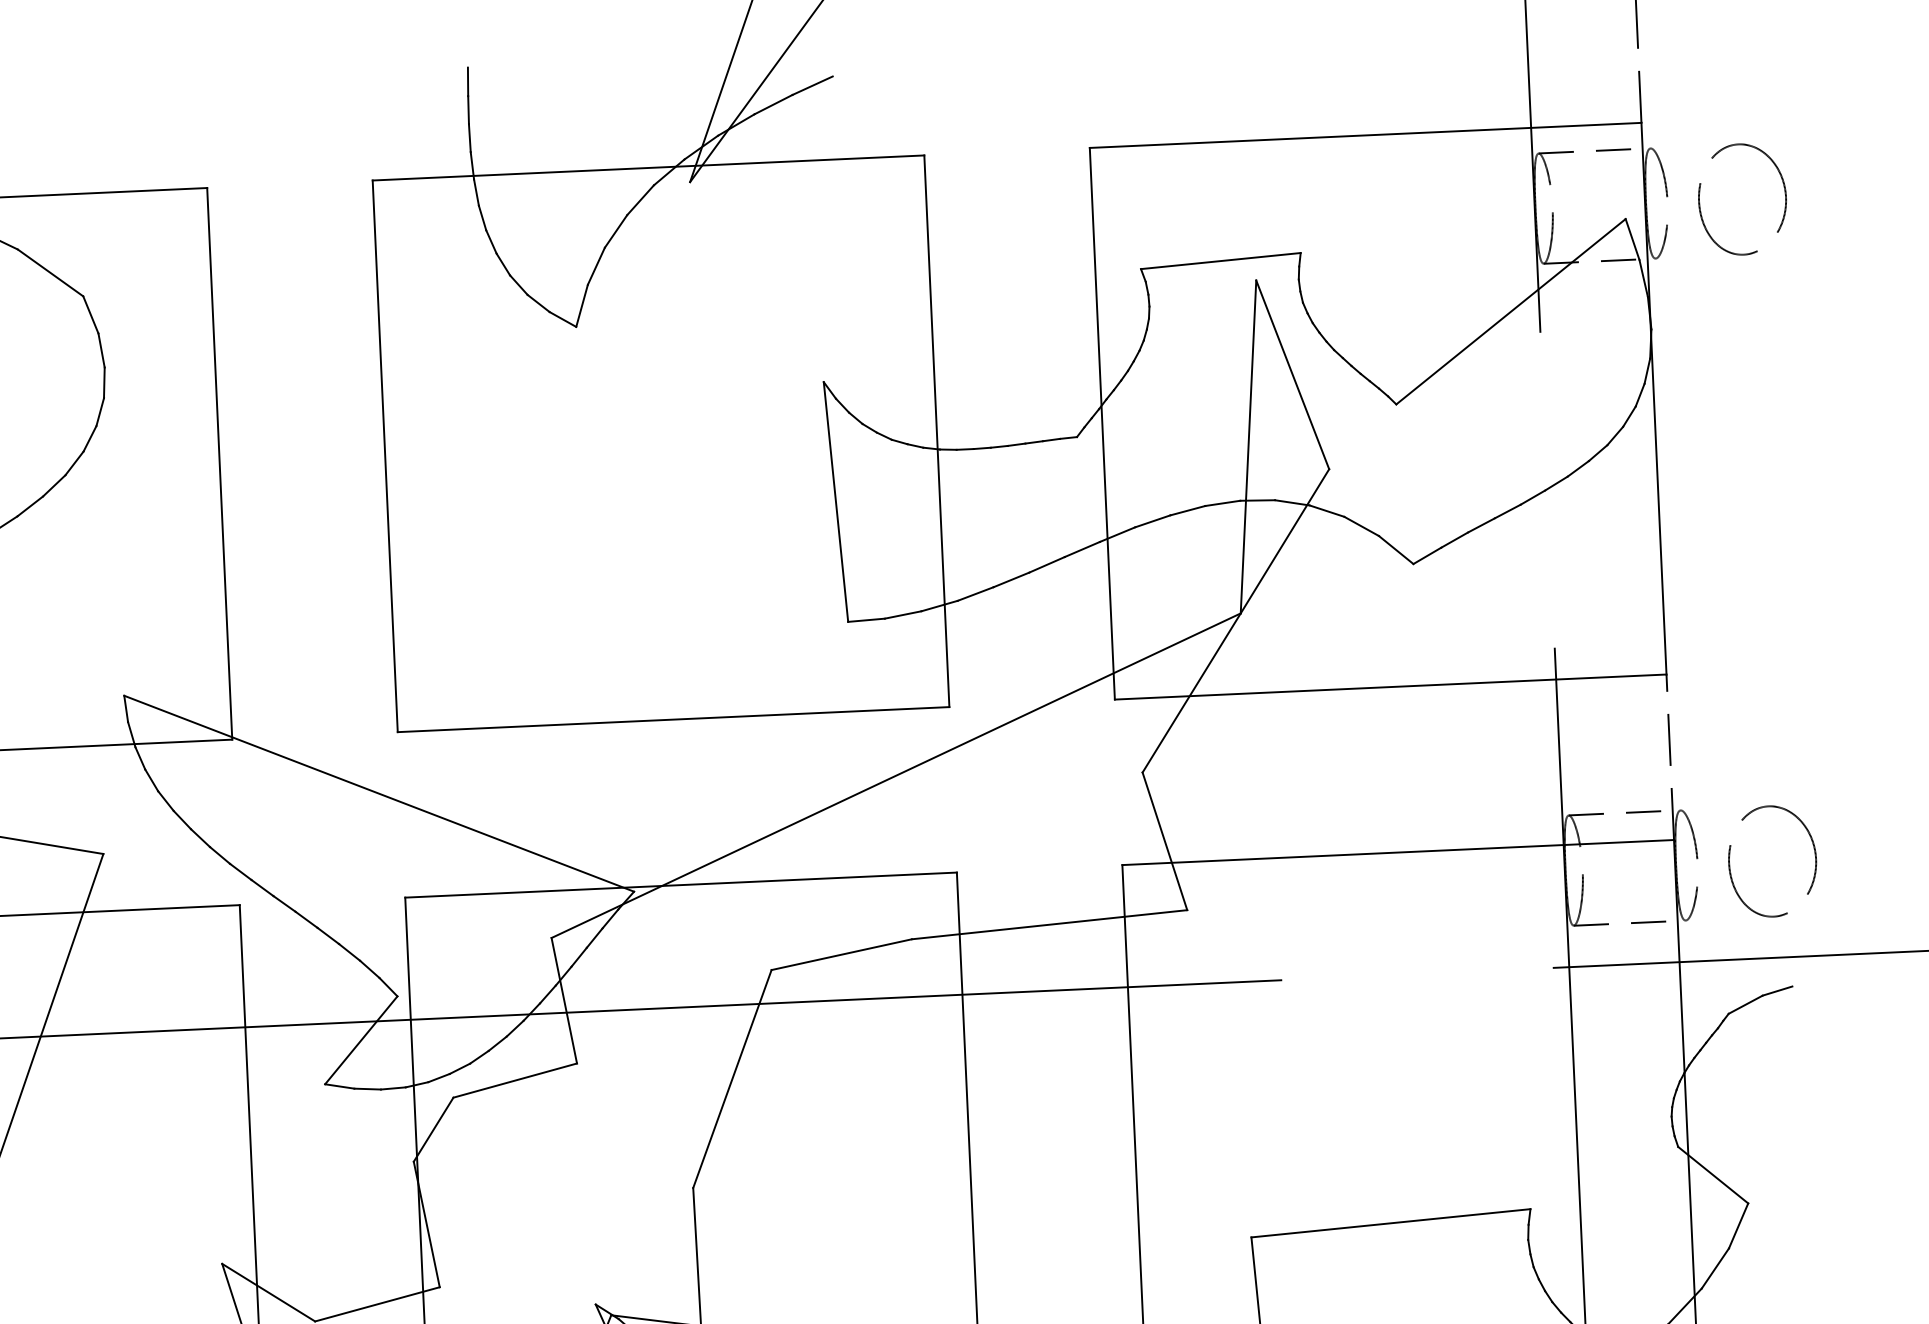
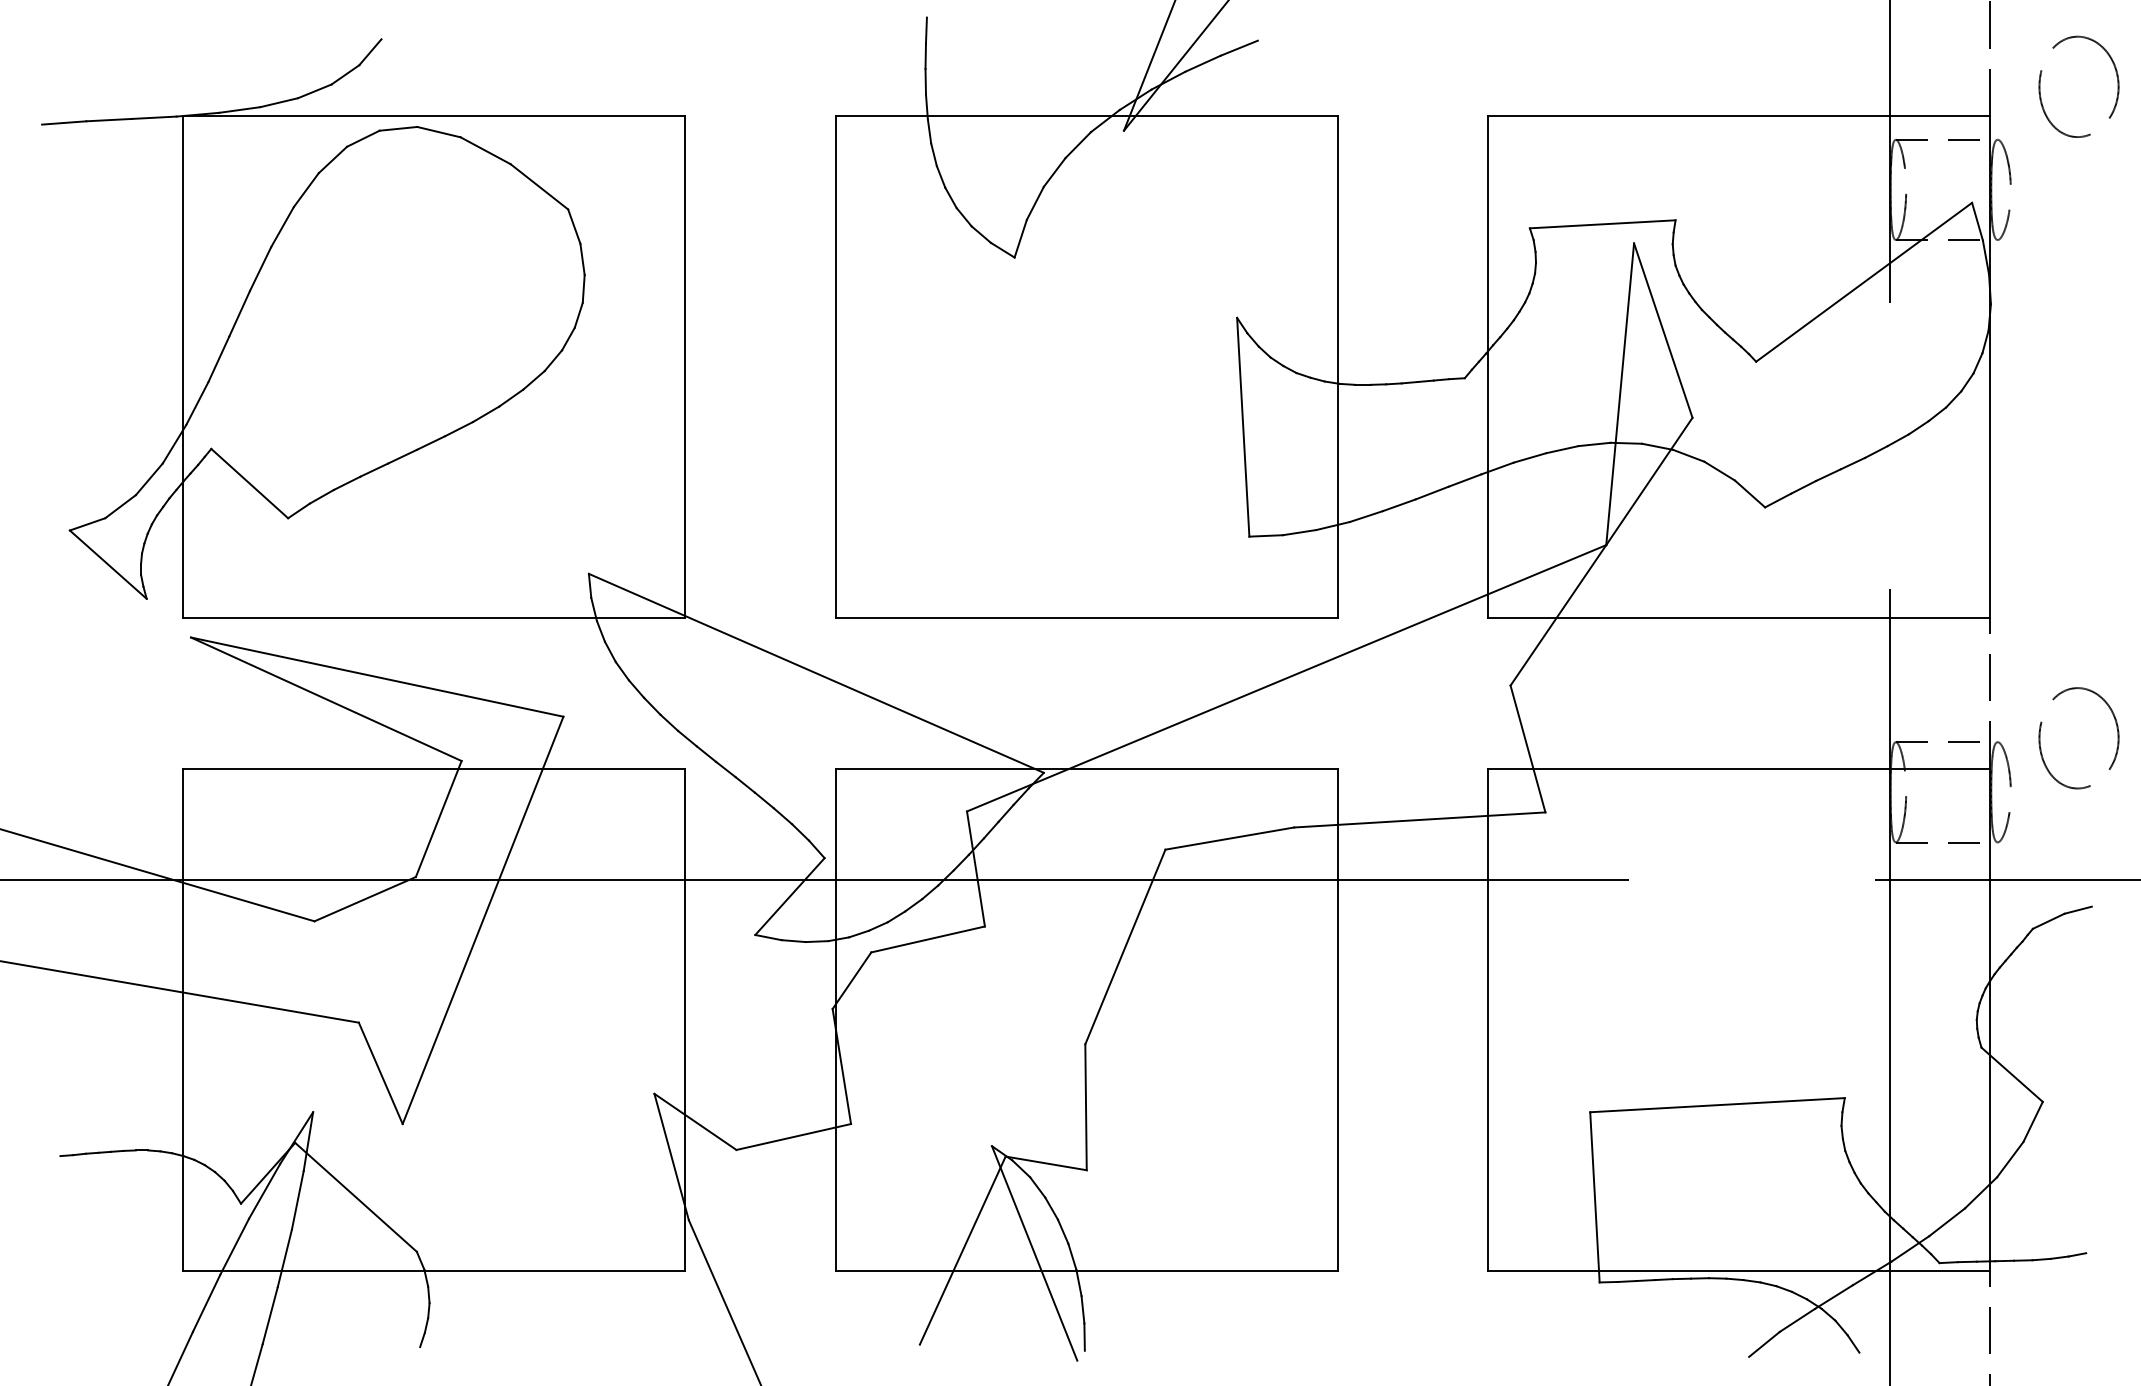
part: (1700, 200) -> (2040, 86), moved
part: (1730, 863) -> (2040, 738), moved

